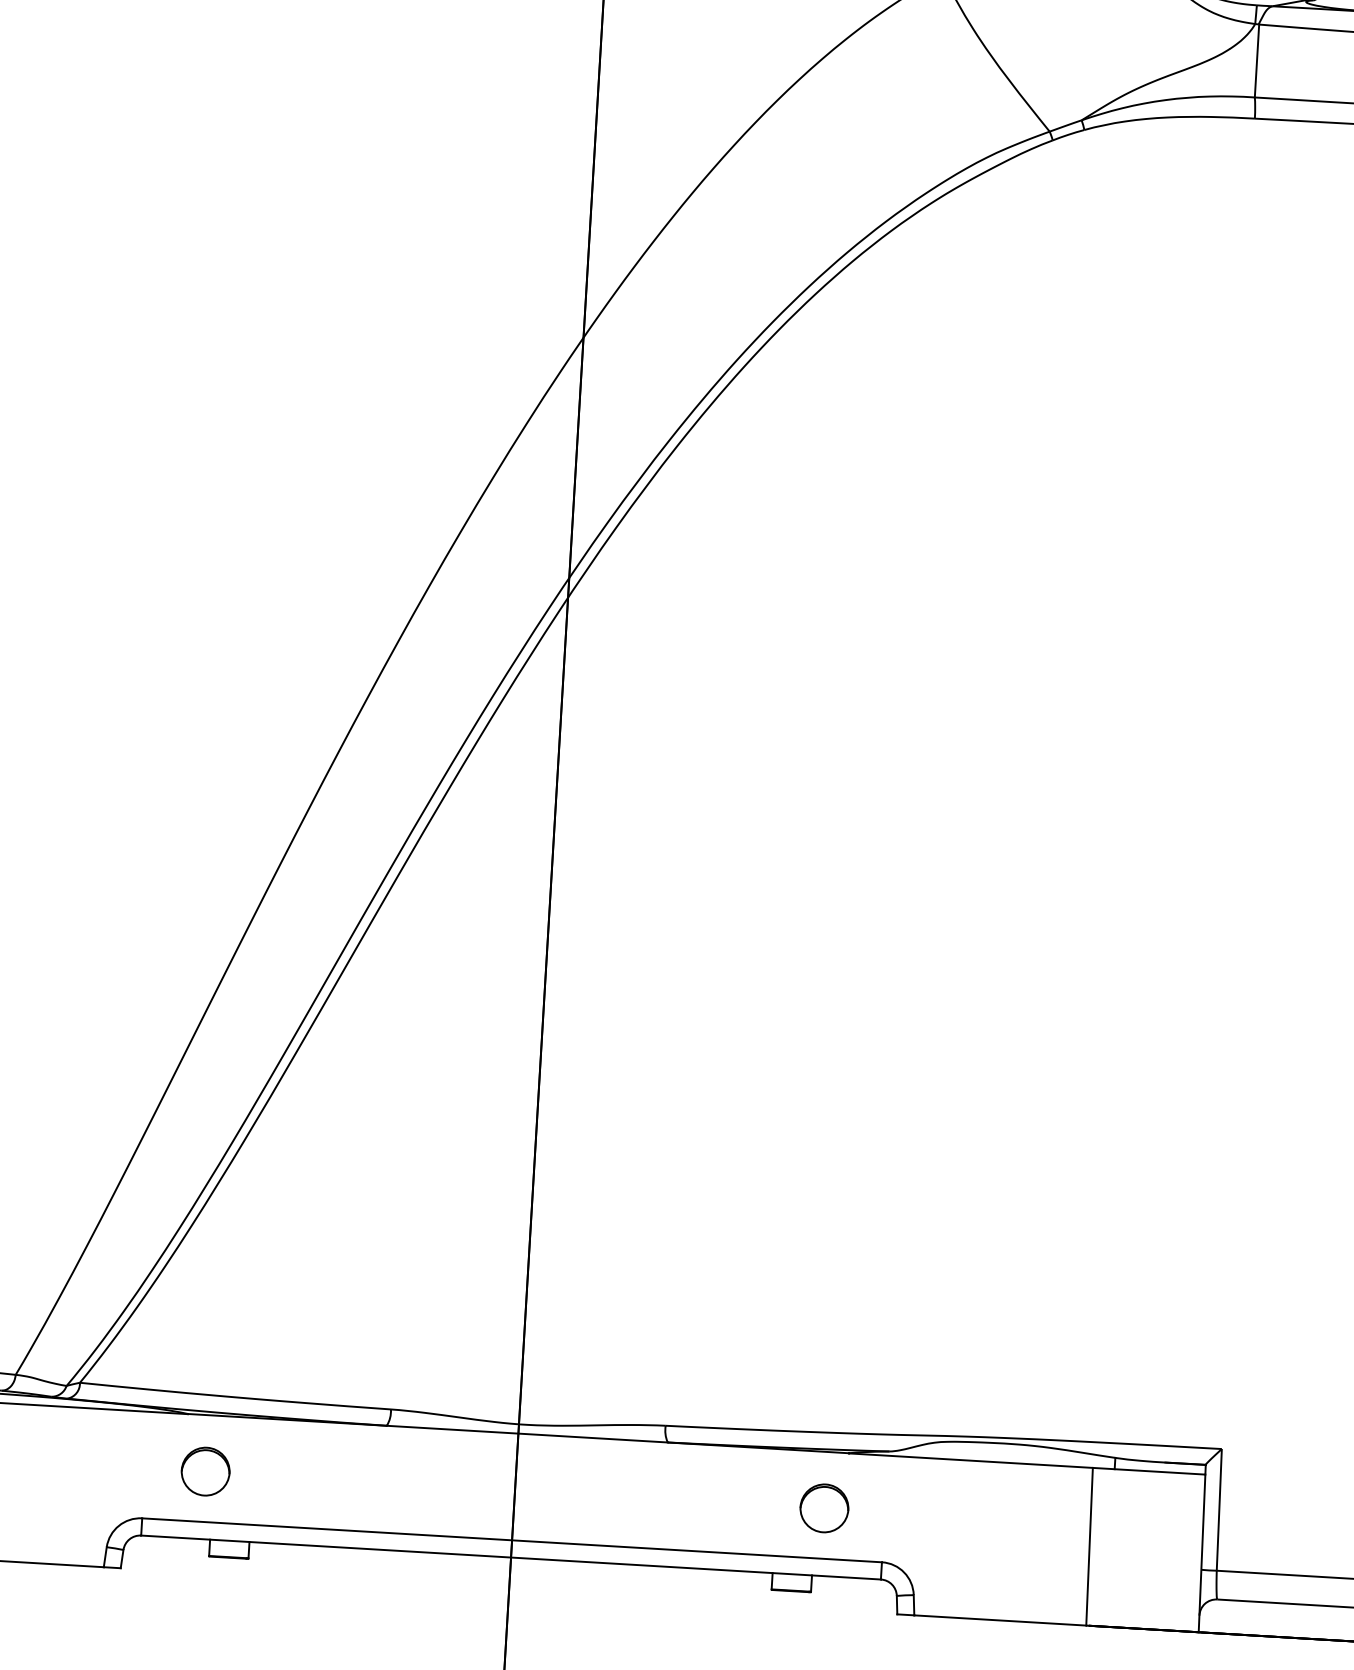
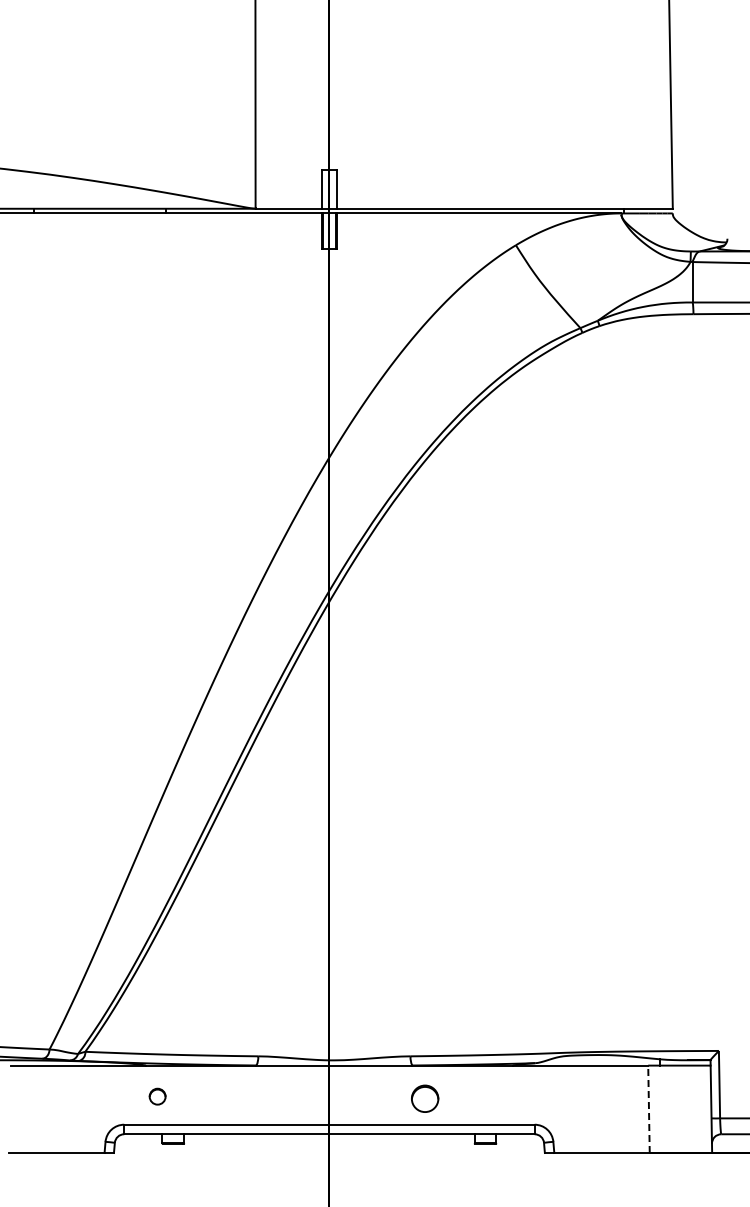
part: (205, 1471) -> (157, 1096), size x0.6
part: (825, 1507) -> (425, 1098), moved
line: (1088, 1547) -> (648, 1109), solid -> dashed

